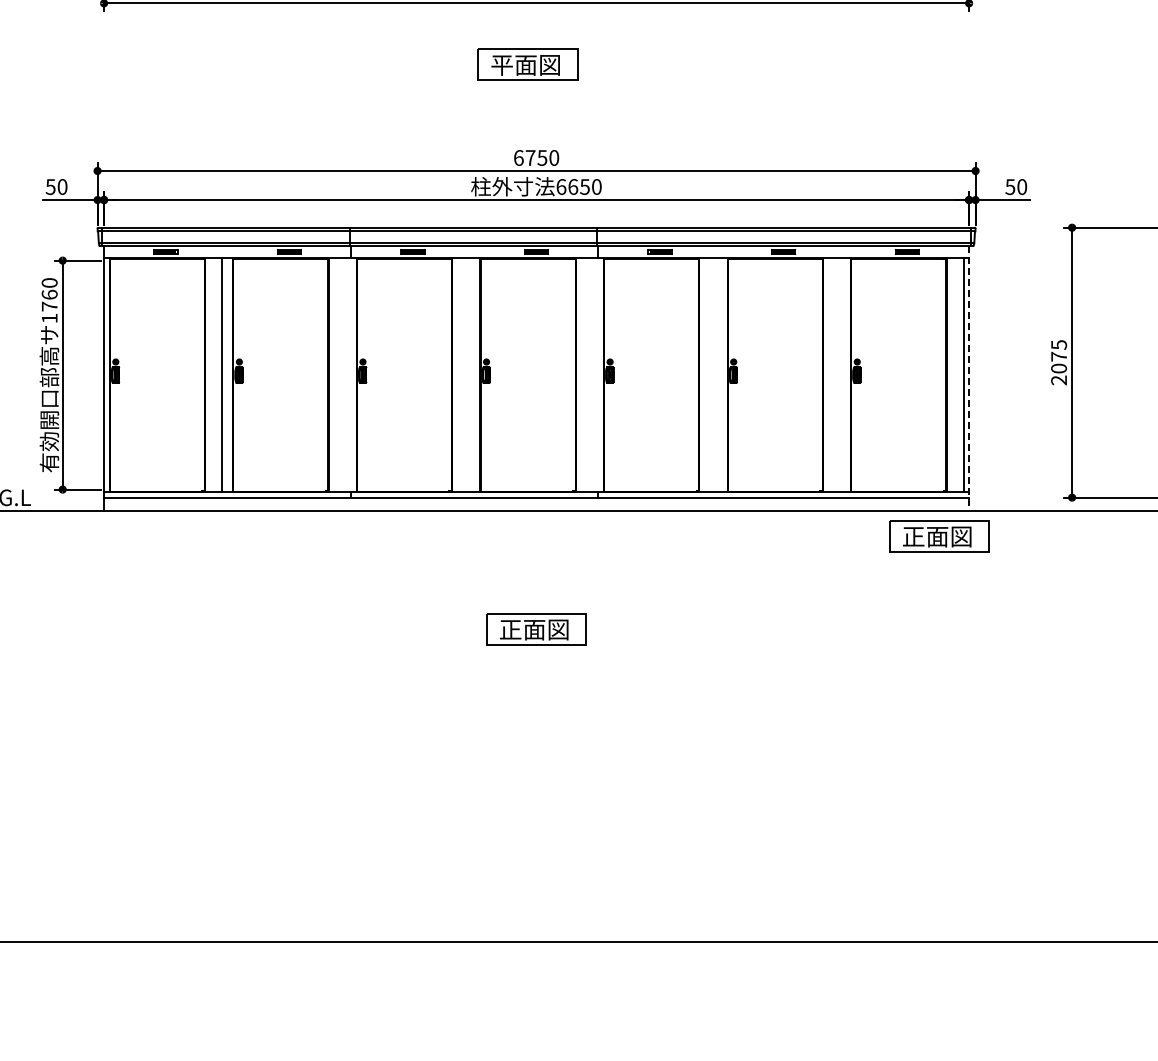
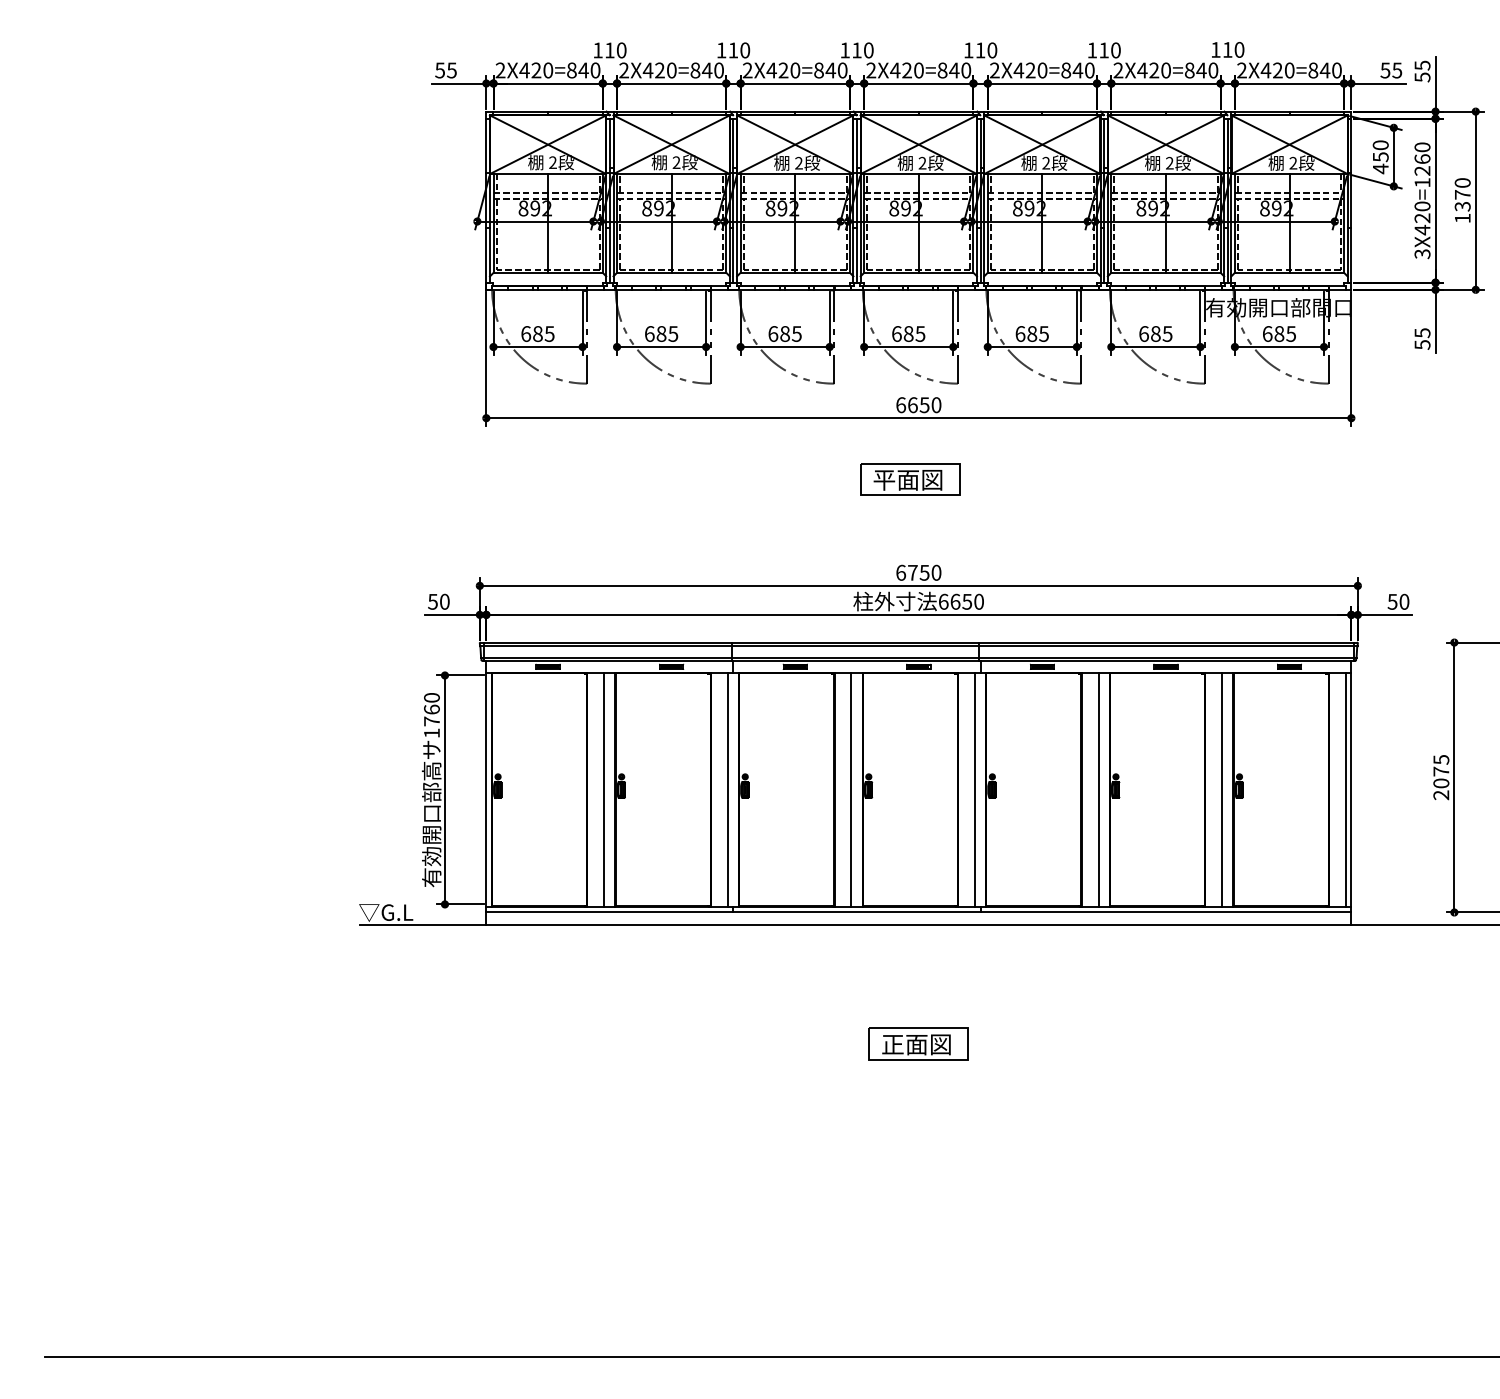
line: (345, 374) -> (727, 789), added
line: (469, 374) -> (851, 789), added
line: (593, 374) -> (975, 789), added
line: (716, 374) -> (1098, 789), added
line: (840, 374) -> (1222, 789), added
line: (969, 378) -> (1351, 793), dashed -> solid
part: (939, 535) -> (1321, 950), removed

